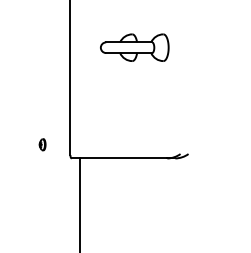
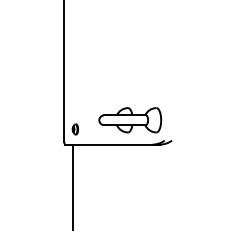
part: (134, 47) -> (130, 120), moved
part: (42, 144) -> (75, 129), moved

